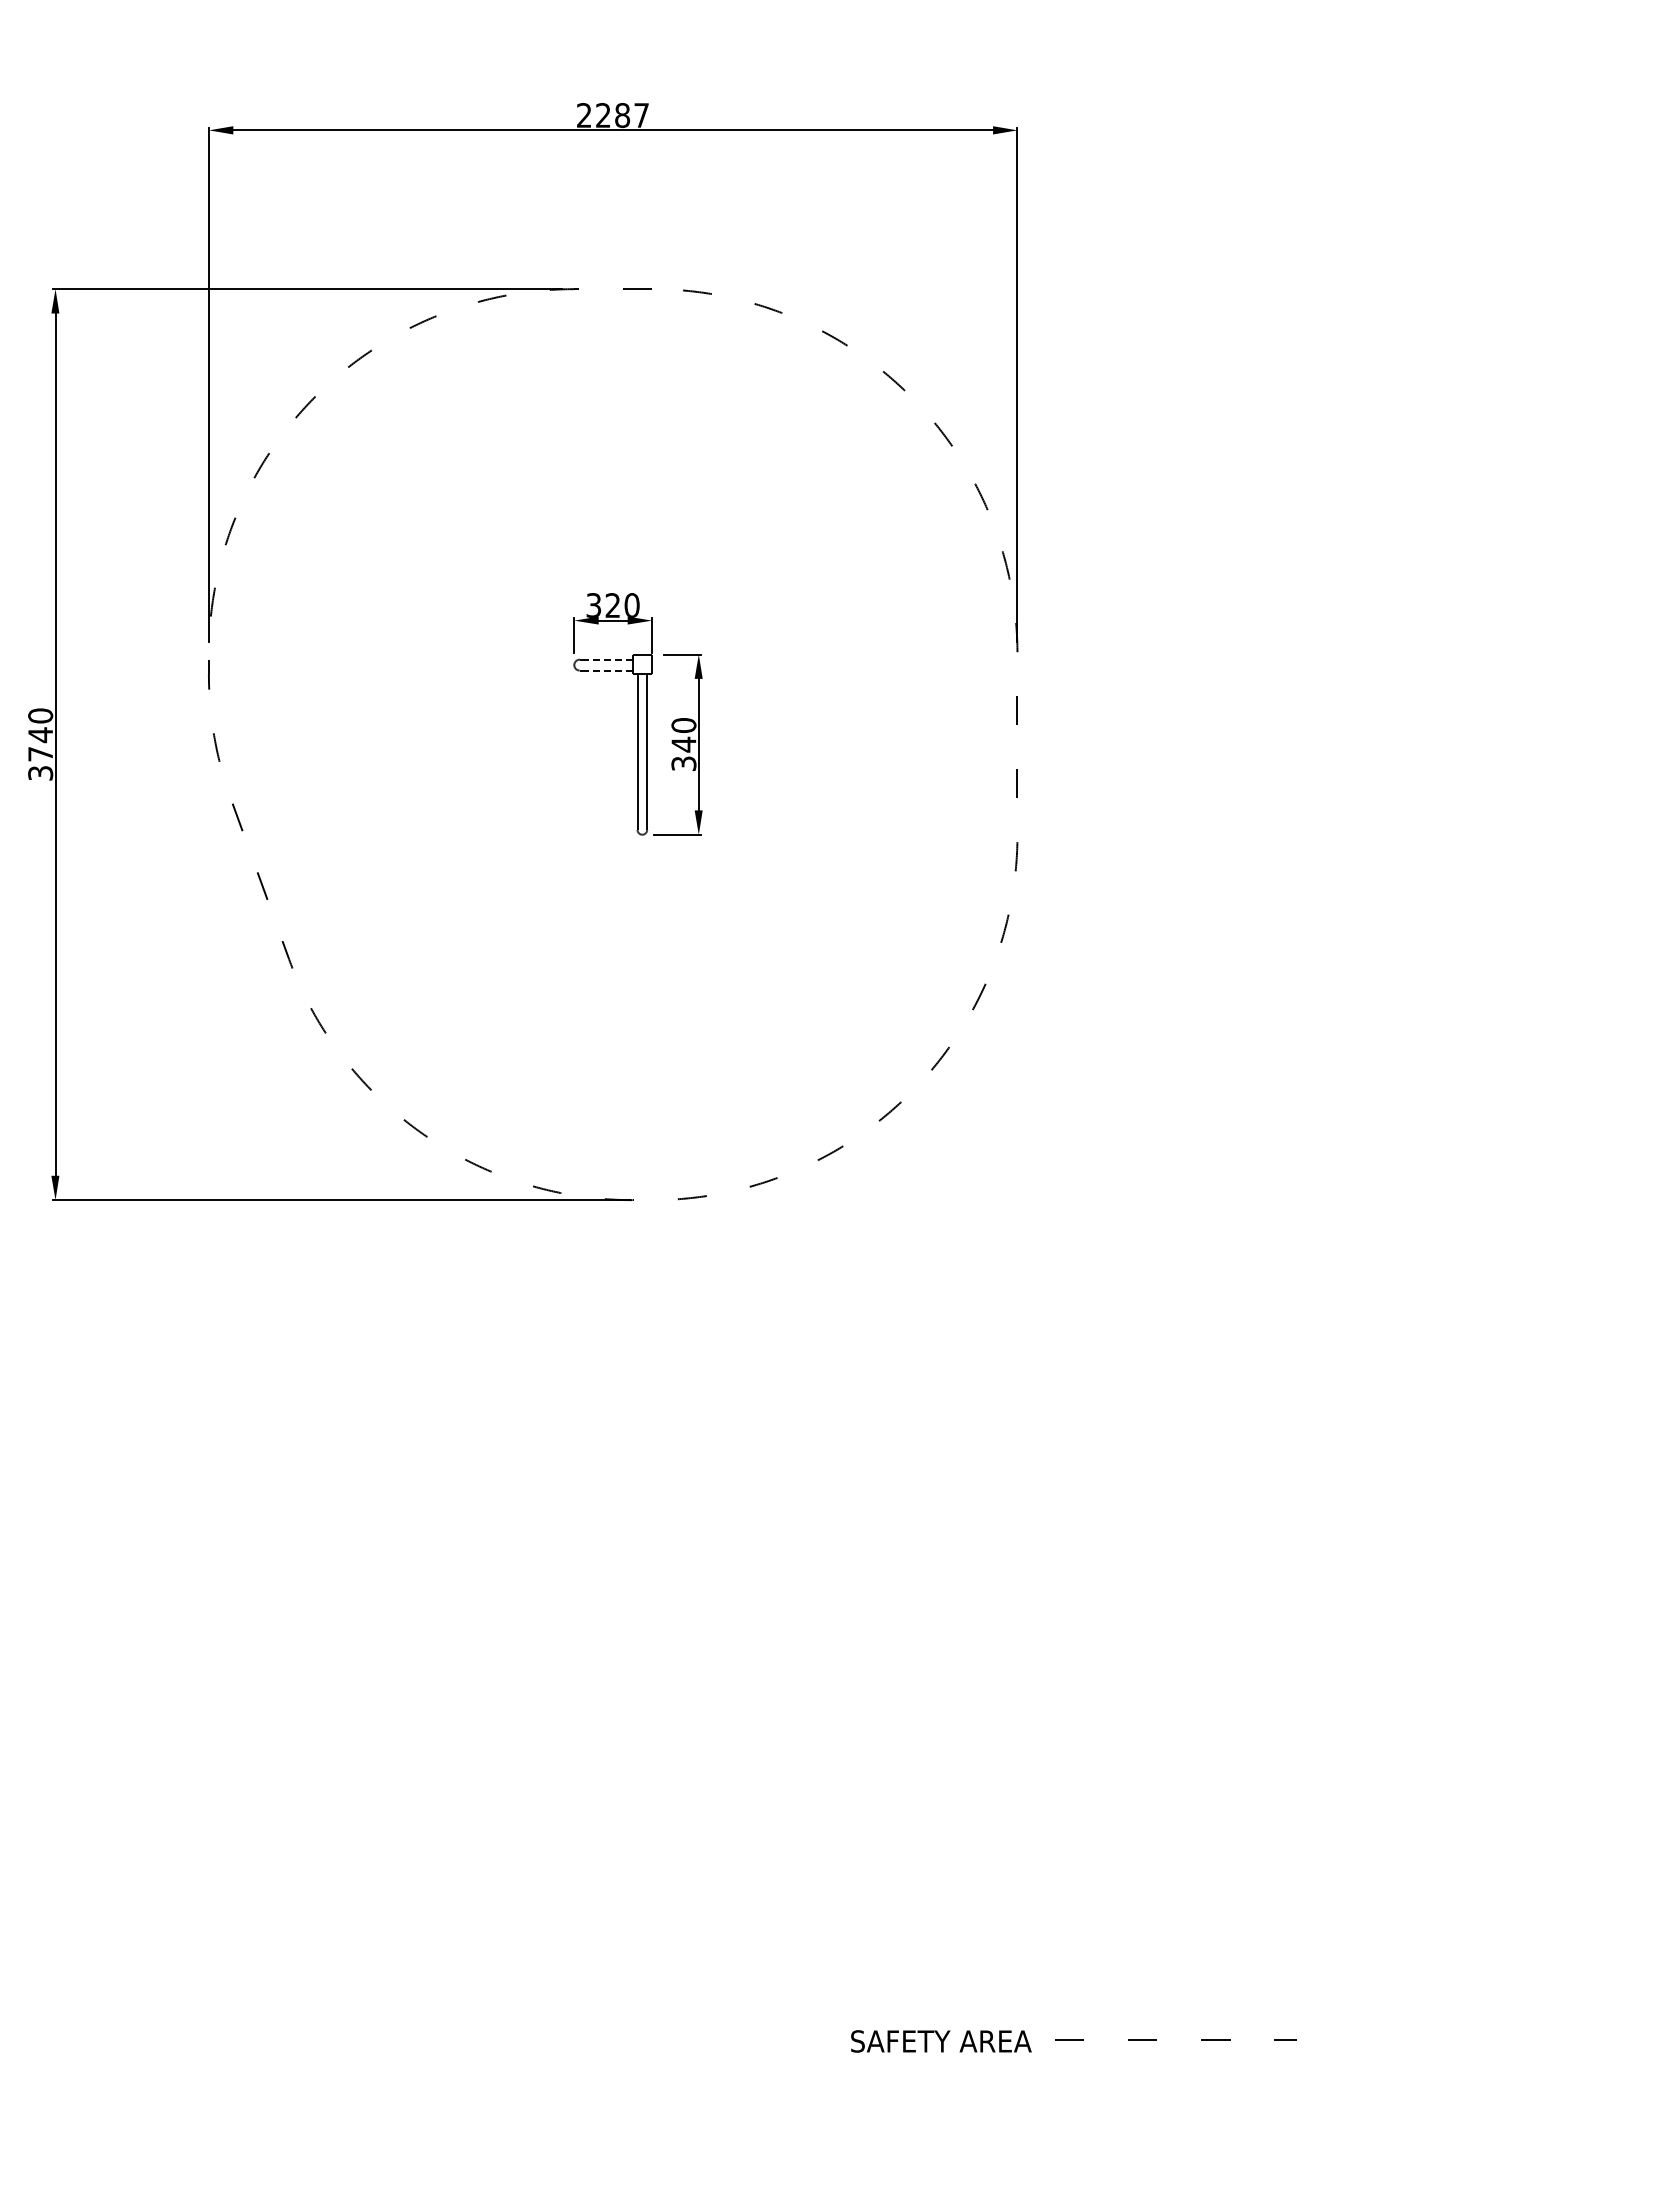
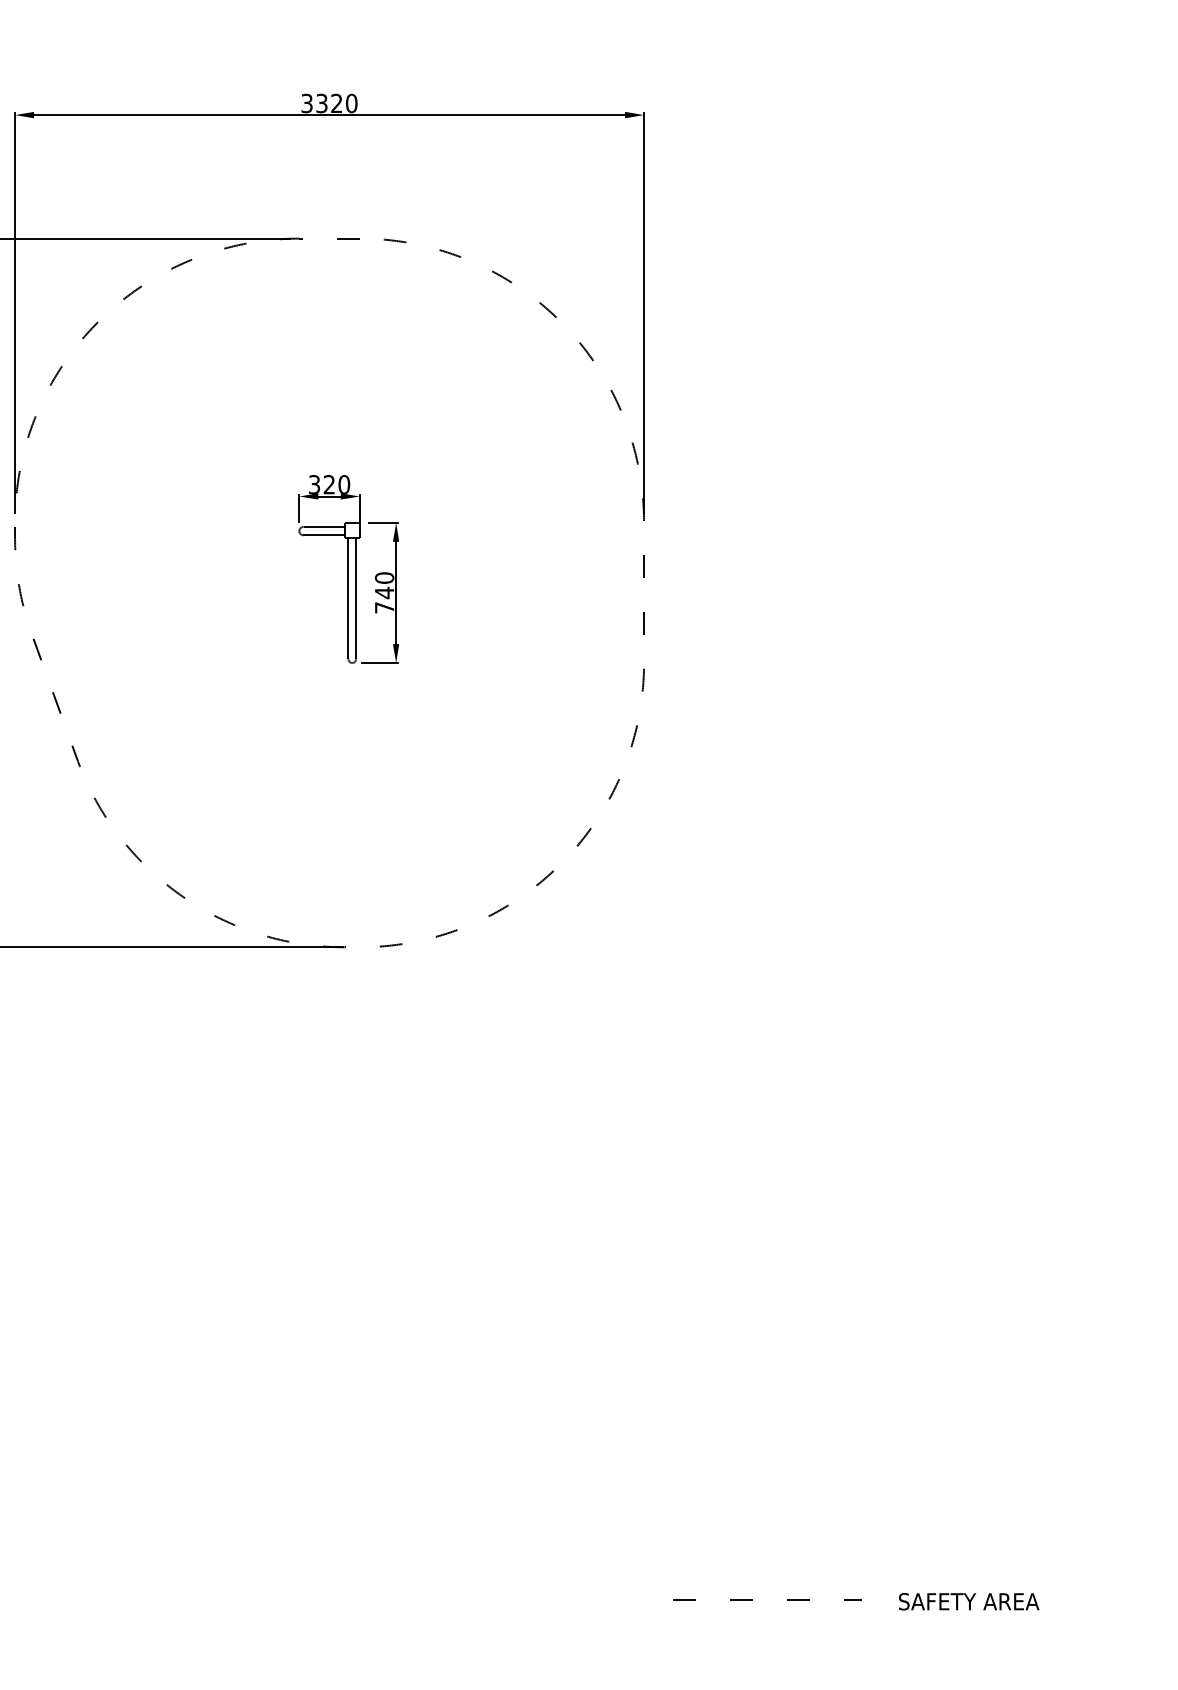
text: (613, 115) -> (329, 103), 2287 -> 3320
line: (610, 659) -> (327, 526), dashed -> solid
line: (610, 670) -> (327, 535), dashed -> solid
text: (683, 763) -> (384, 607), 340 -> 740
text: (941, 2041) -> (969, 1601), moved

